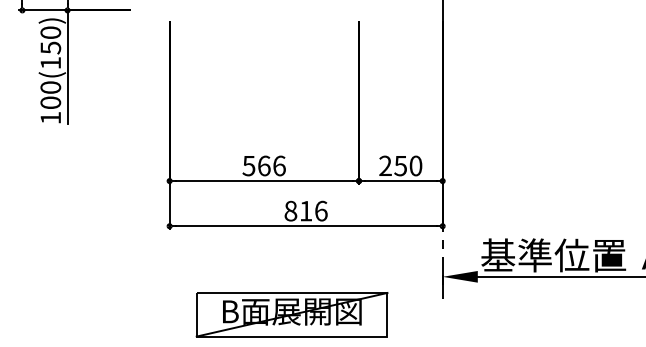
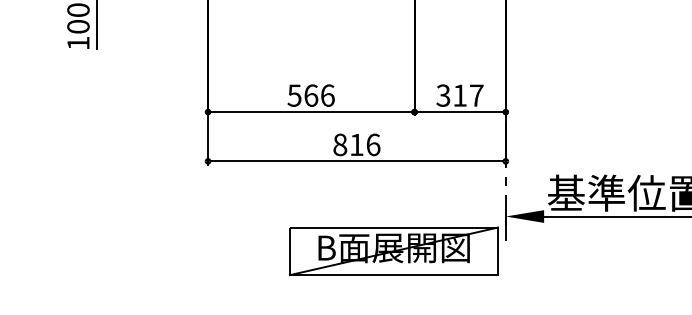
text: (400, 165) -> (459, 95), 250 -> 317
part: (291, 314) -> (393, 251), moved

